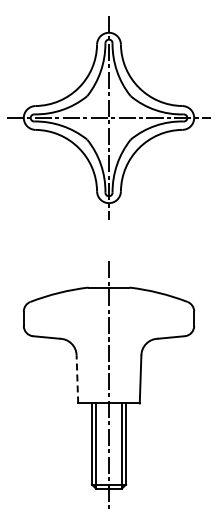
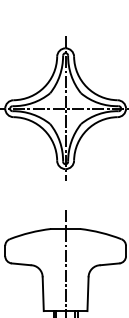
line: (77, 379) -> (43, 294), dashed -> solid

